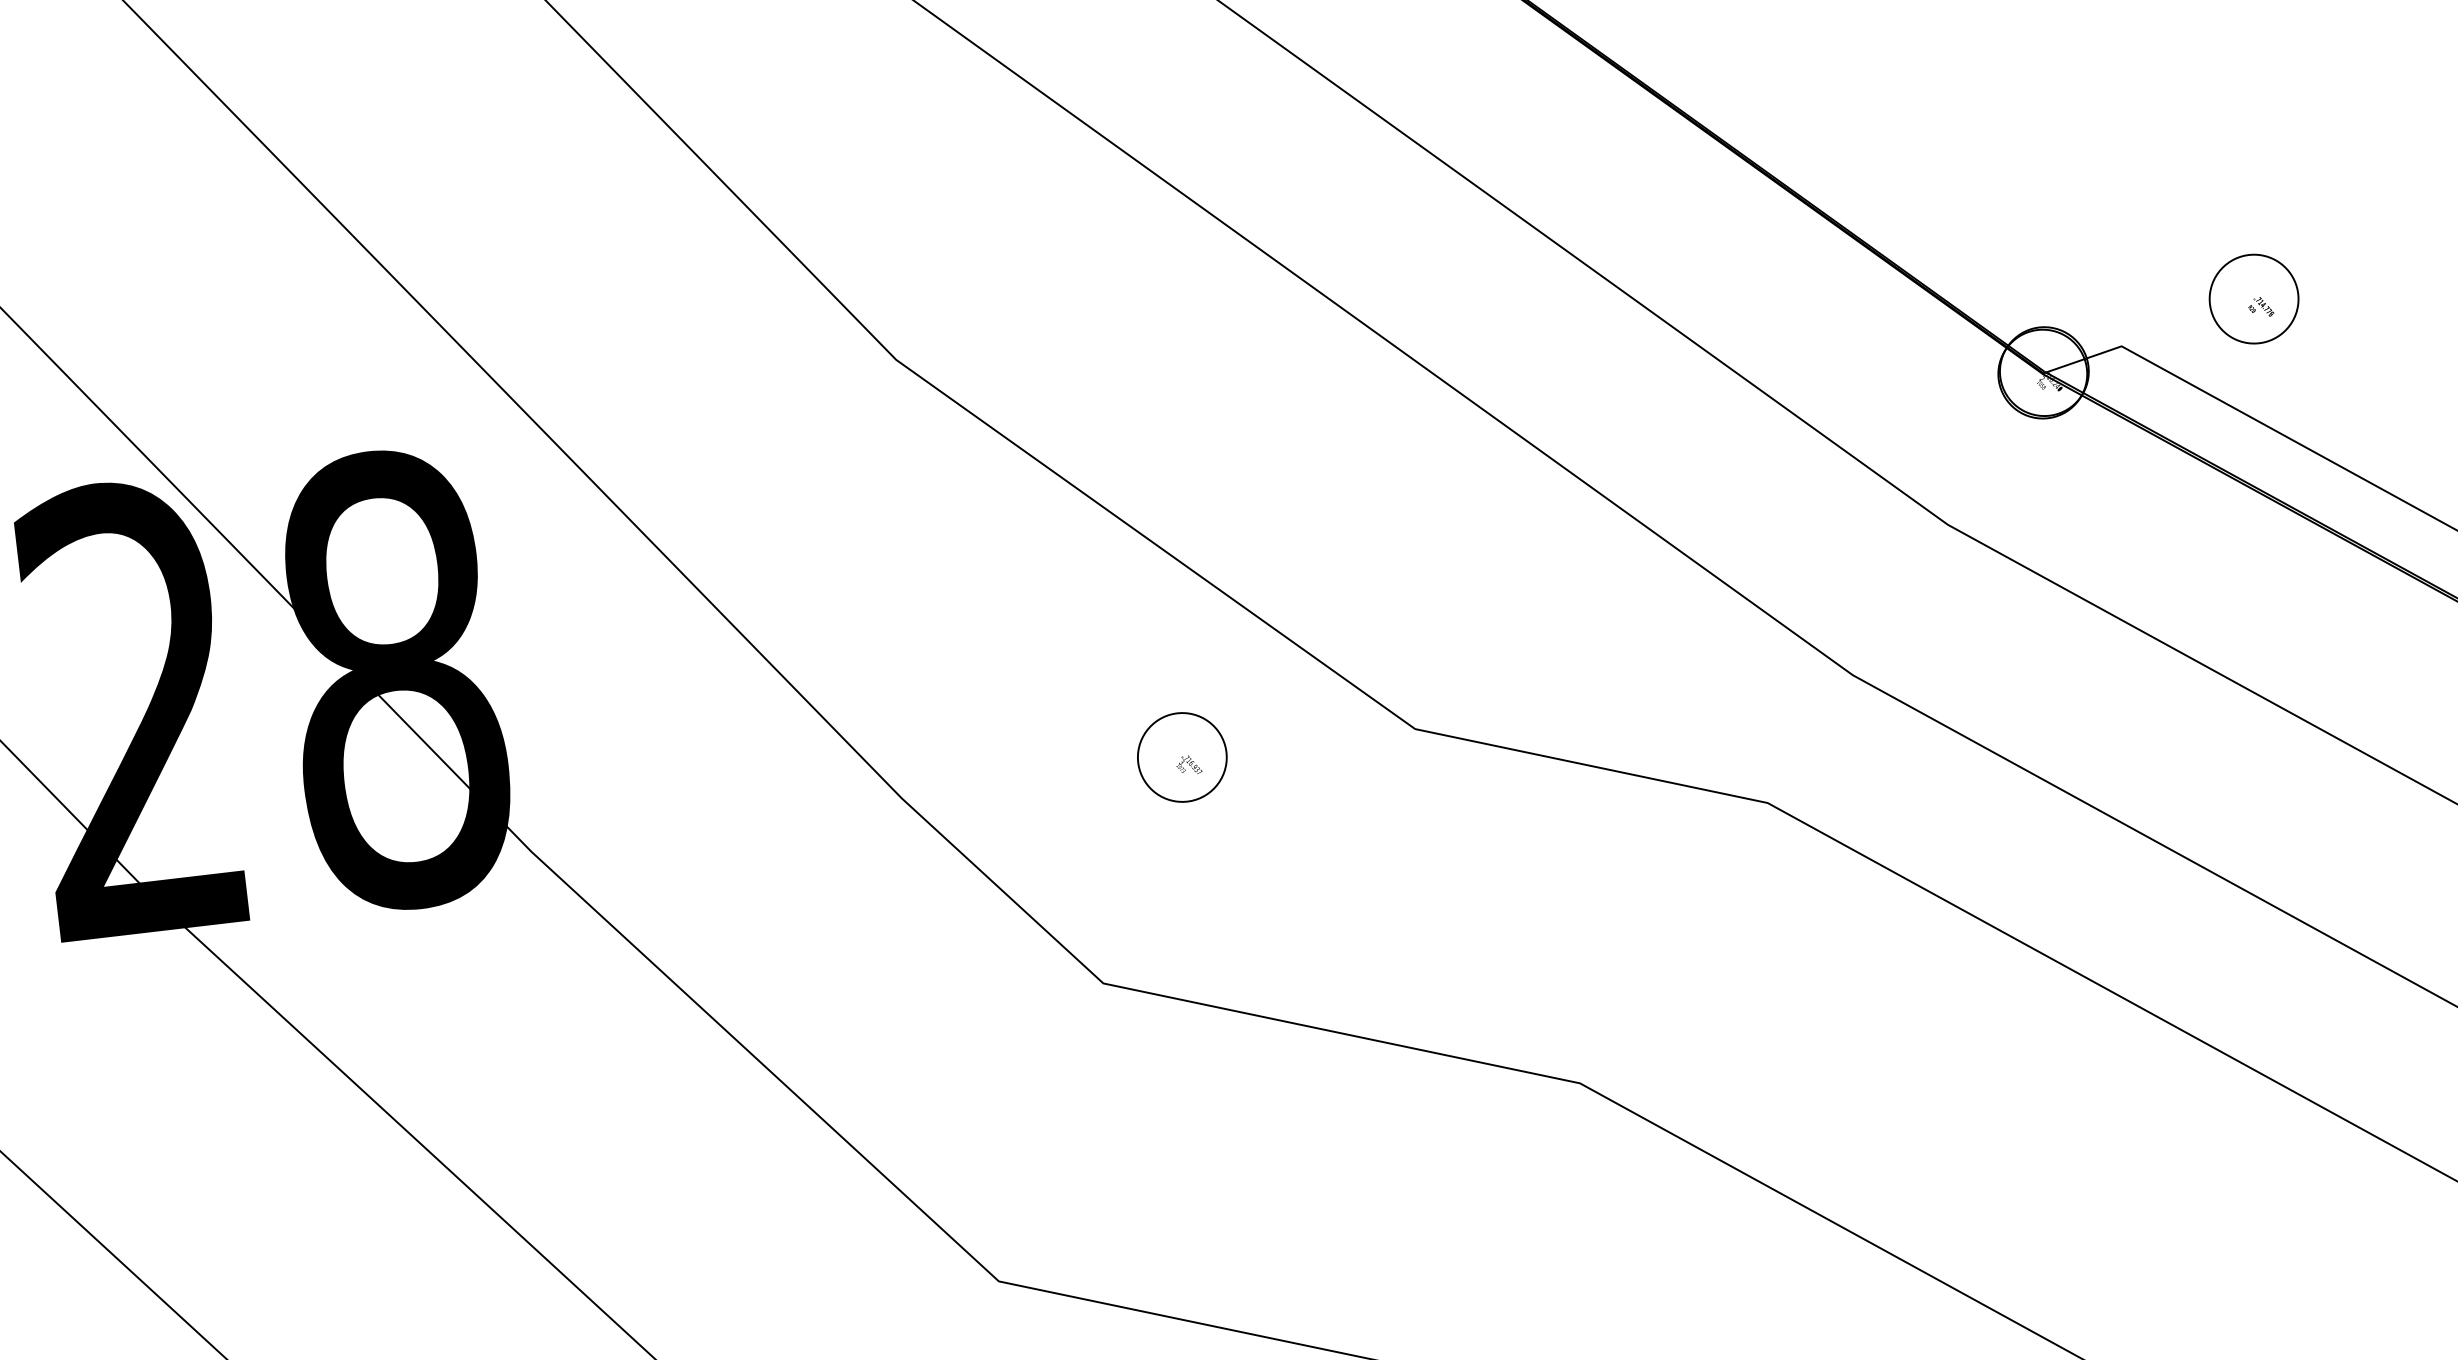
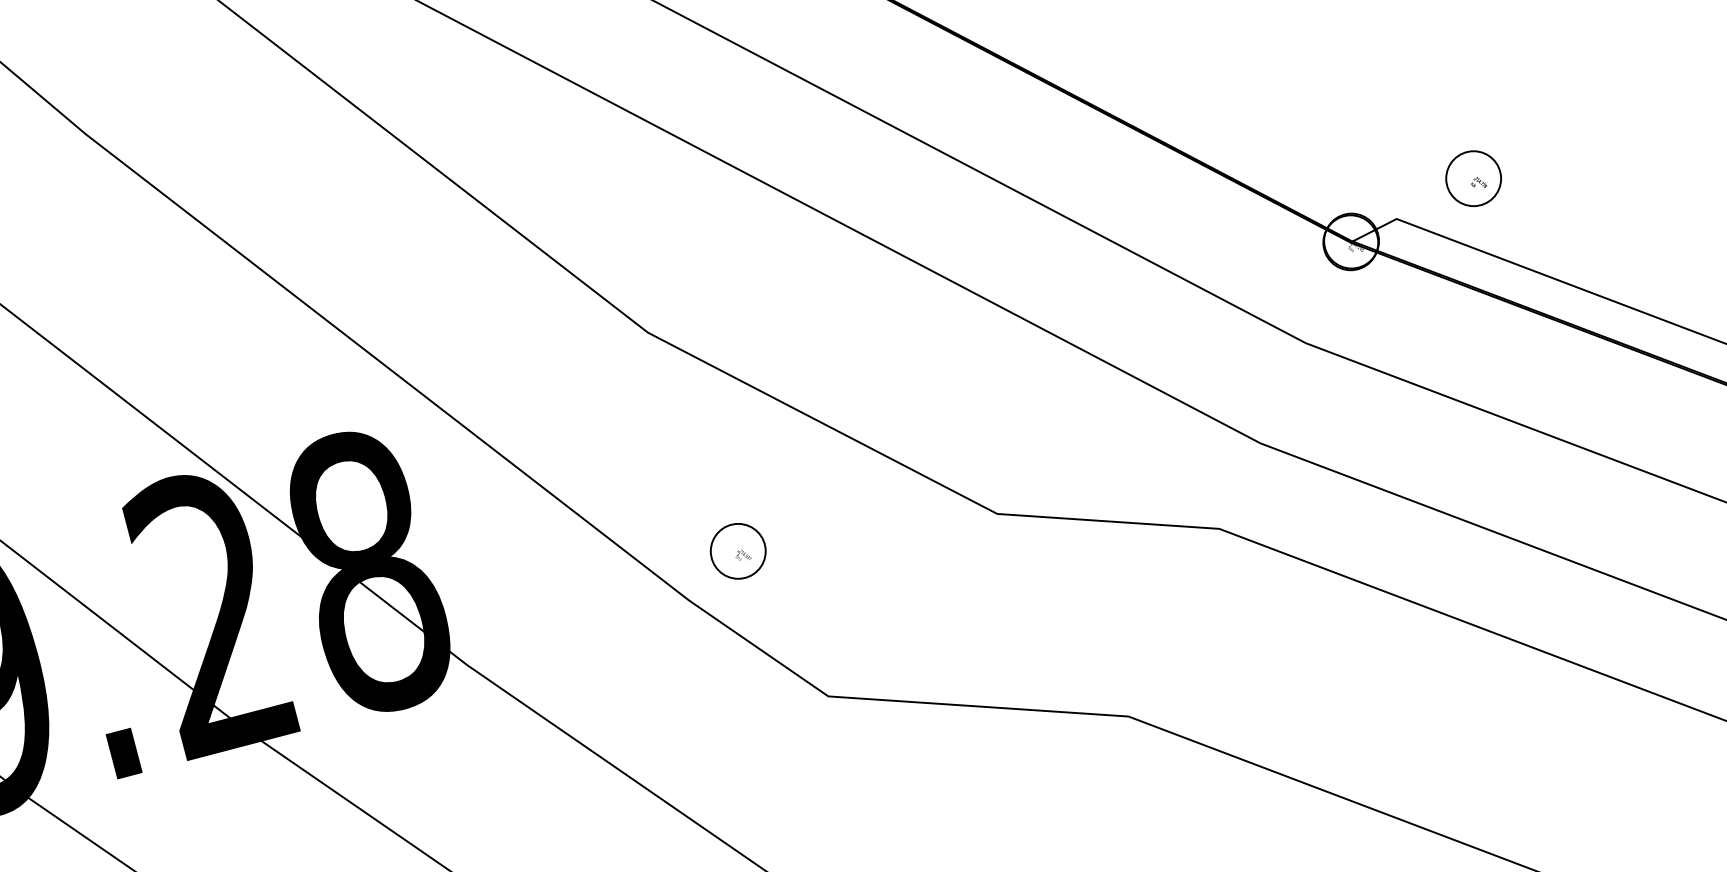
part: (1181, 757) -> (737, 551), moved

